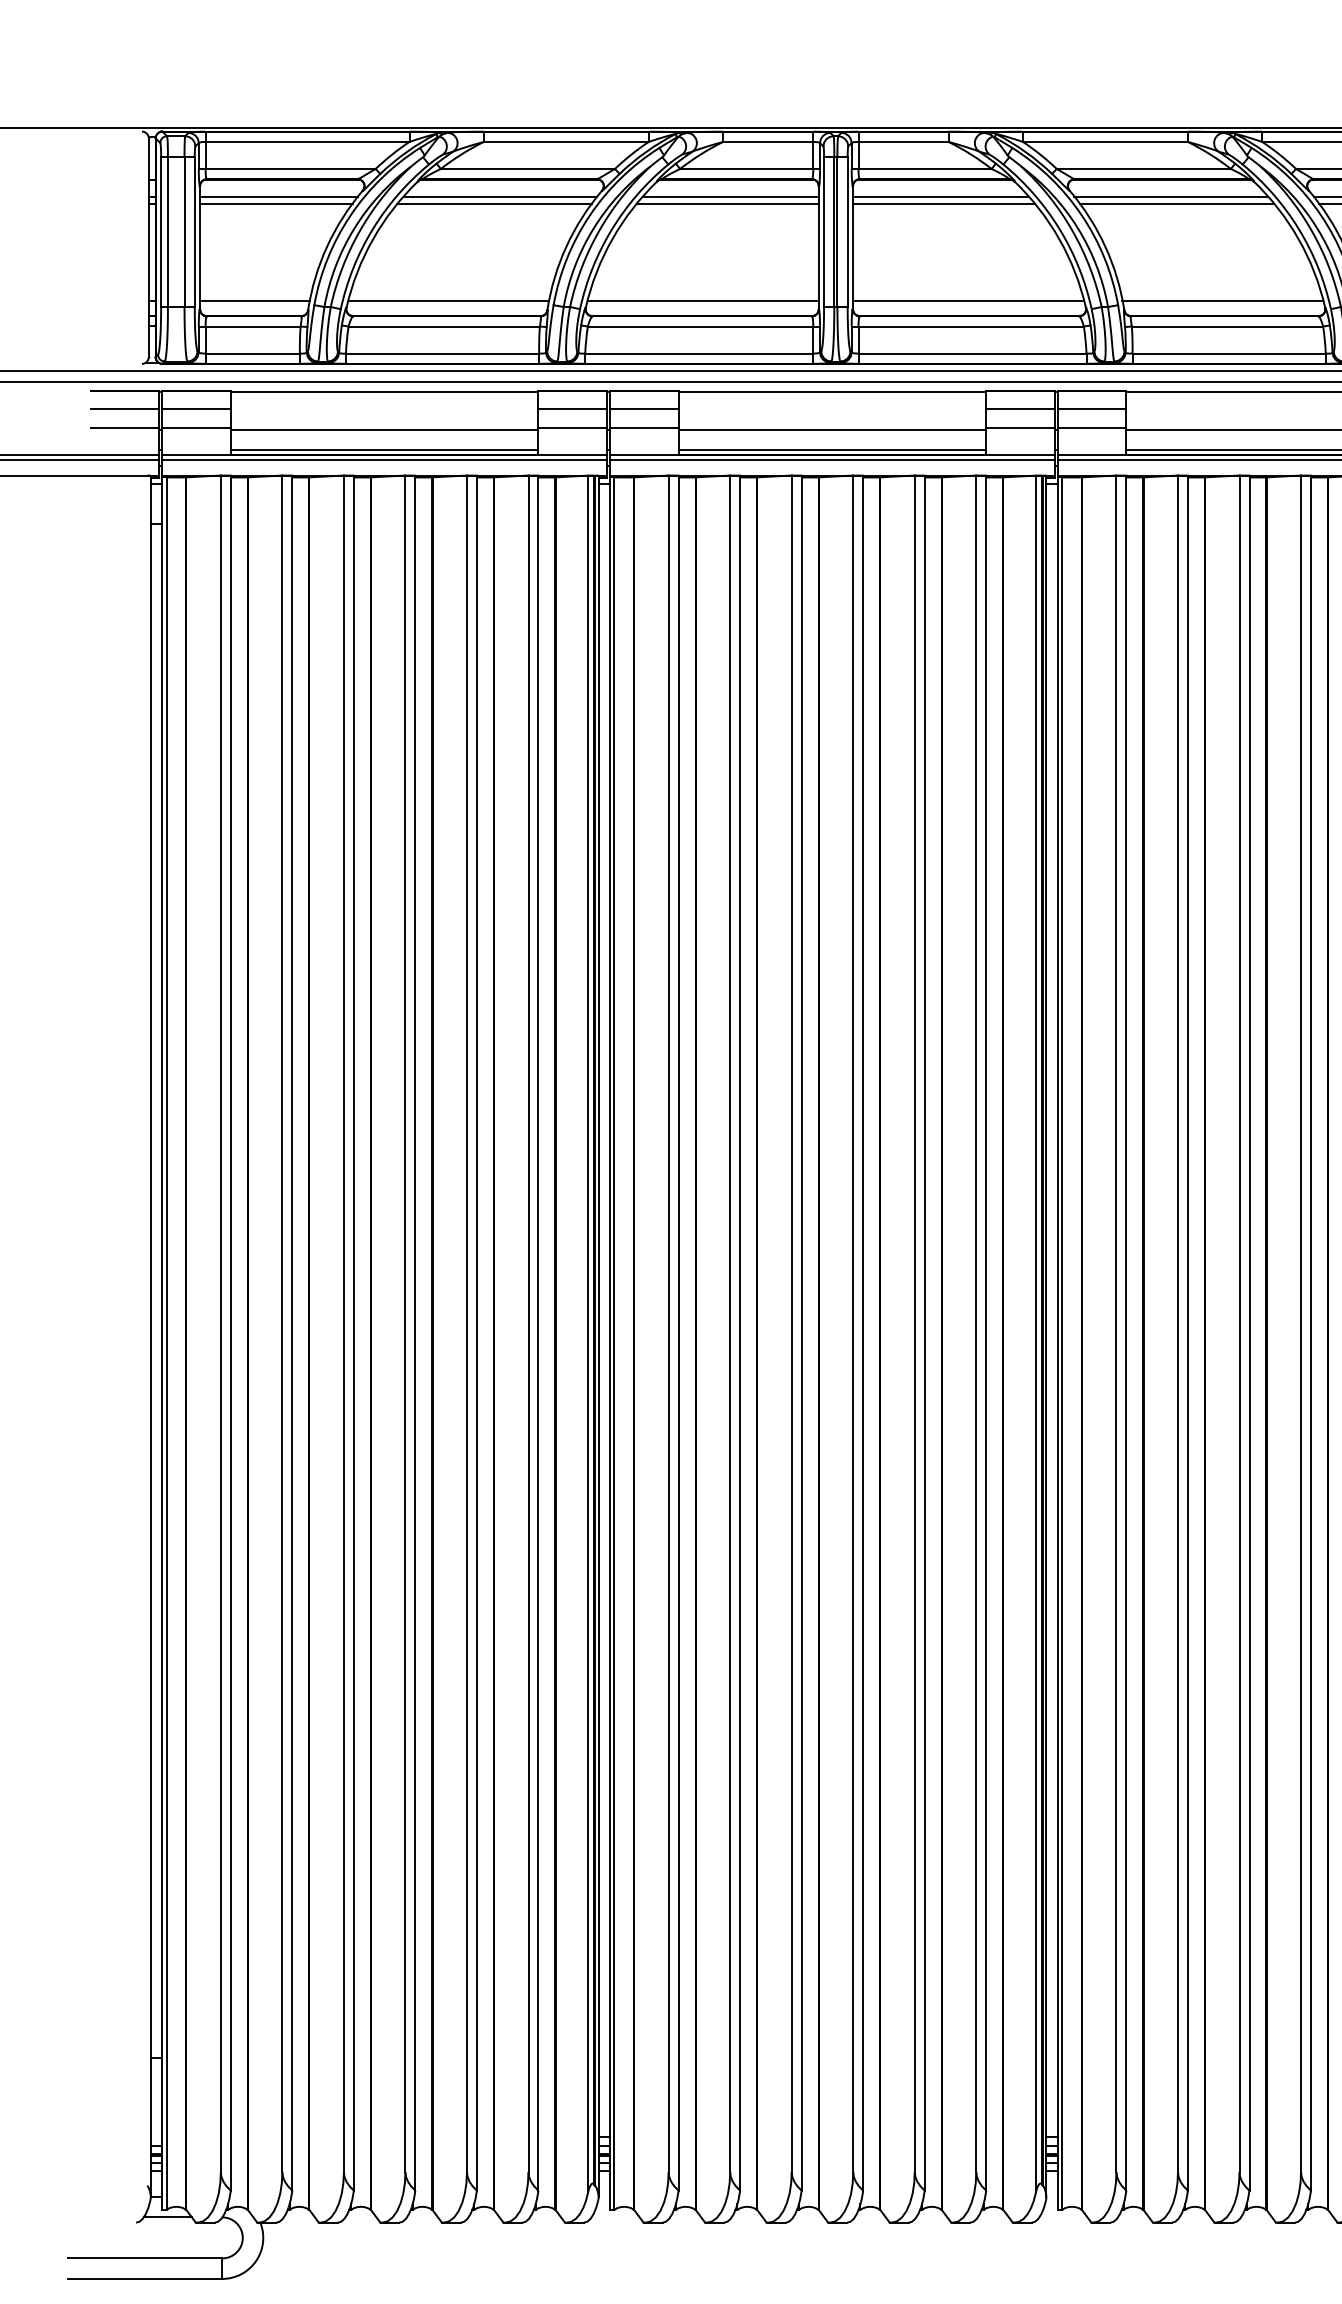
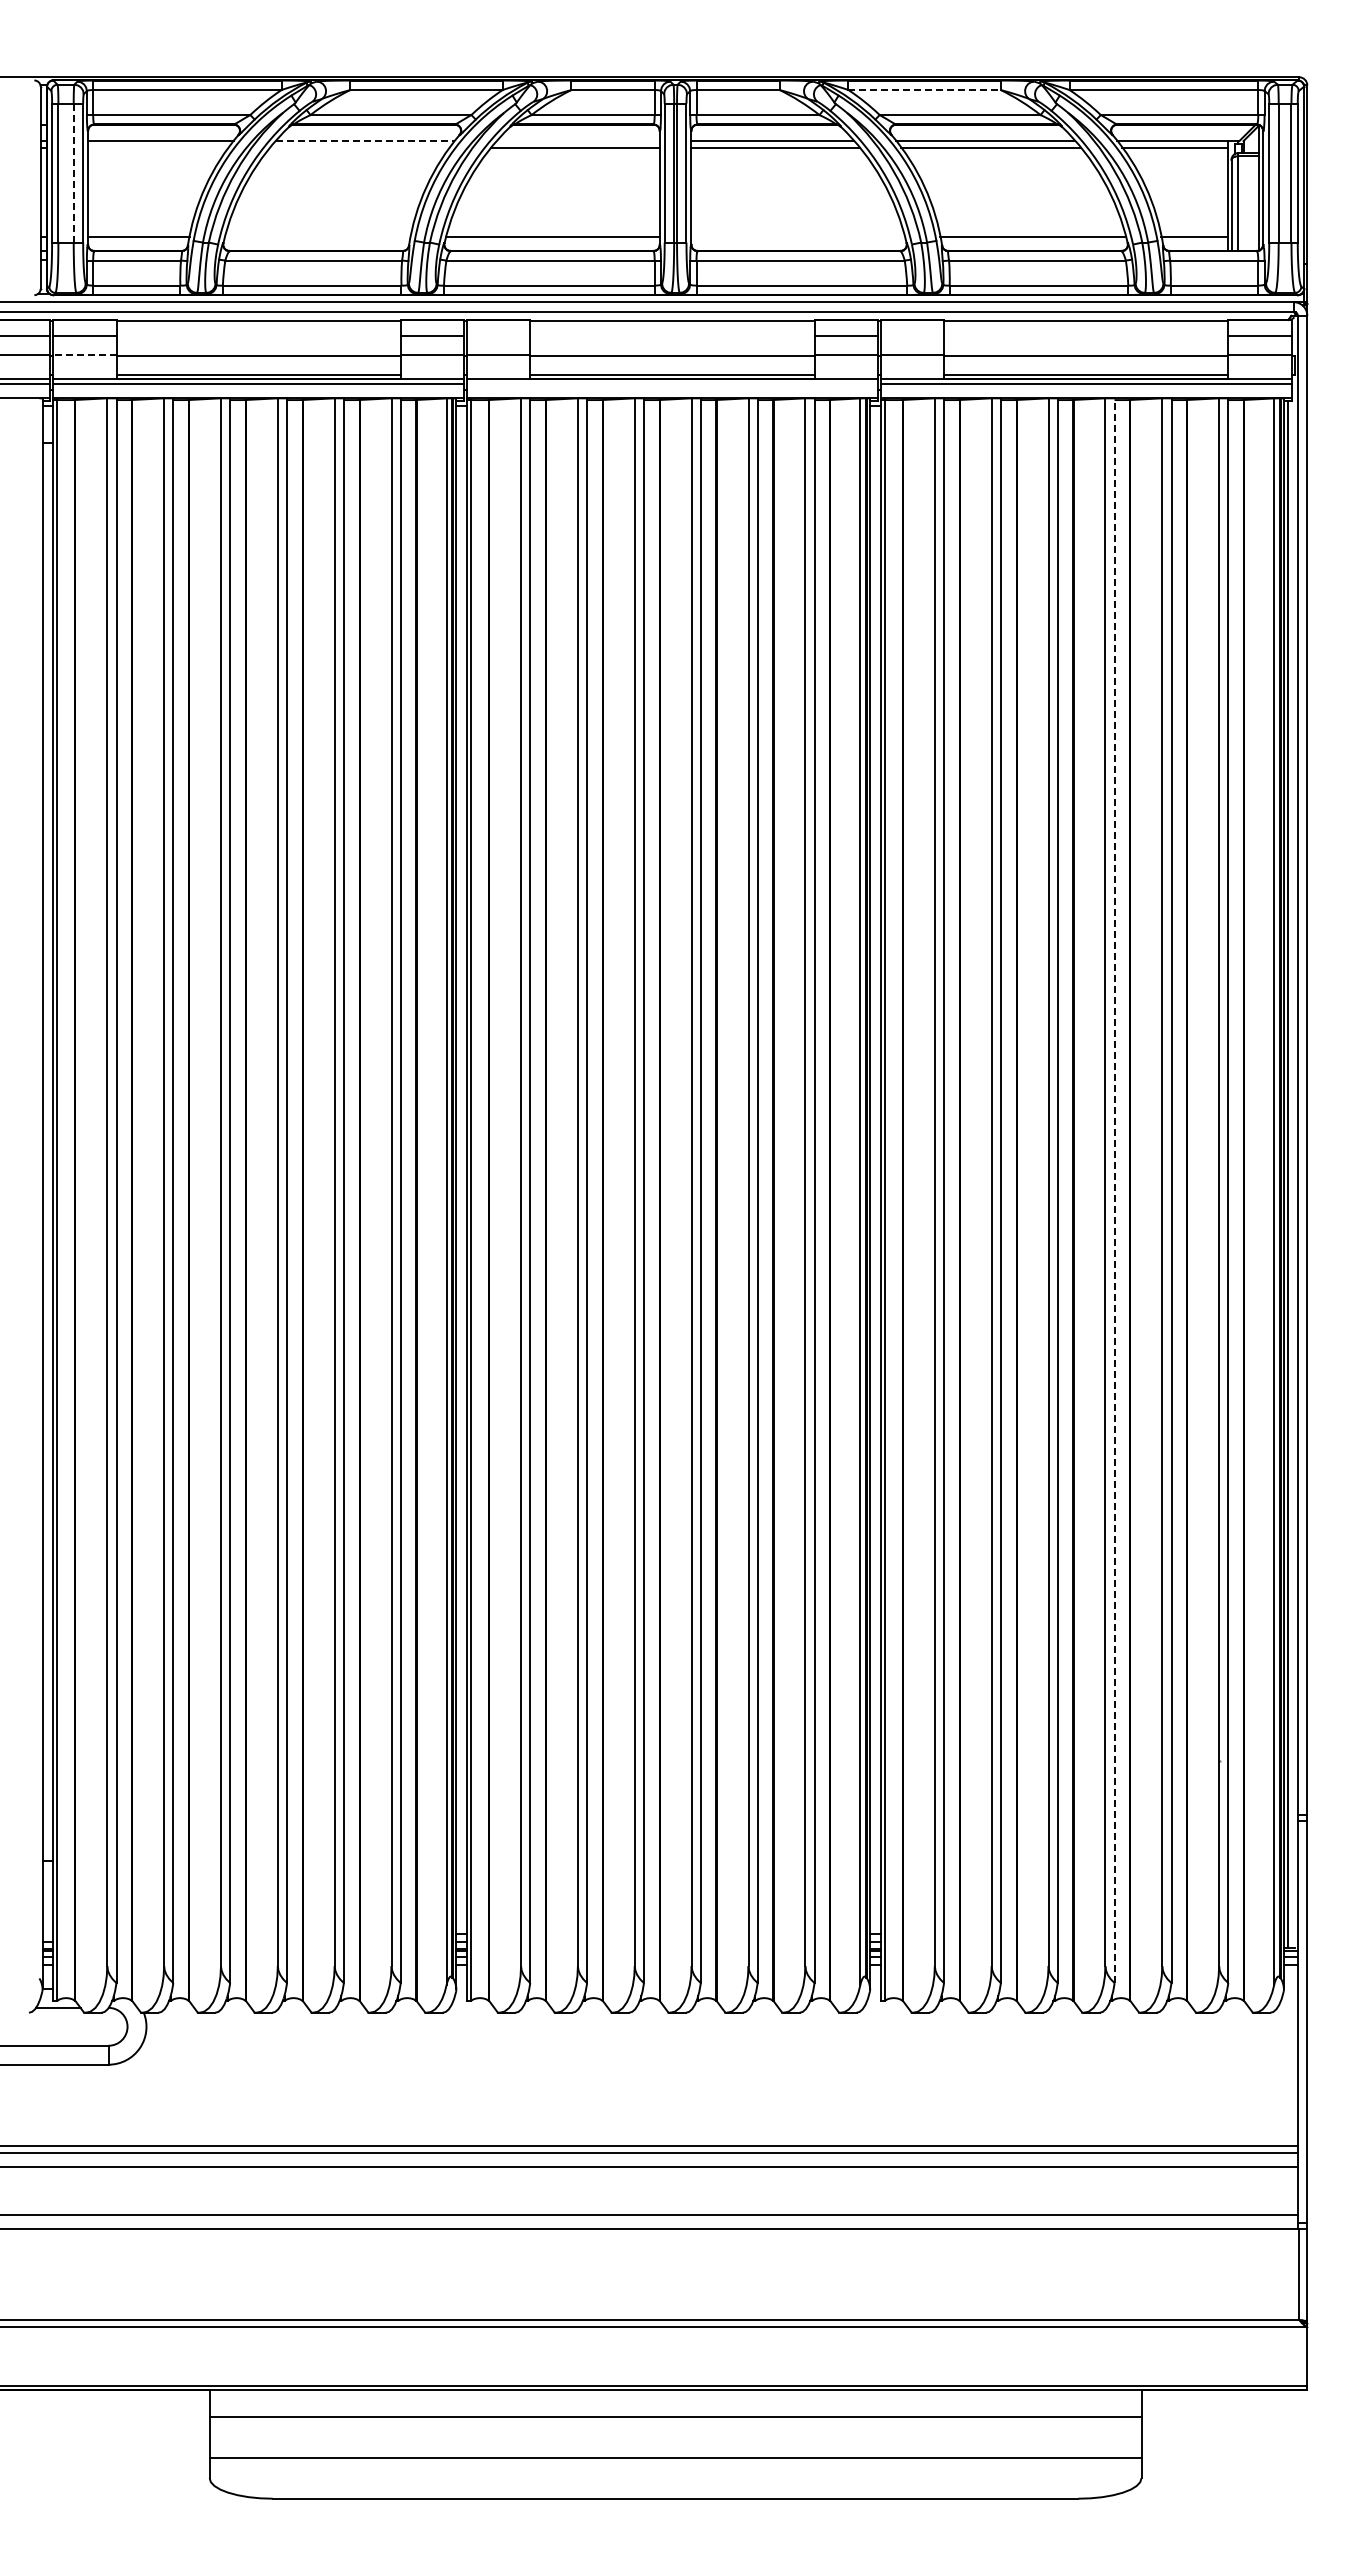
line: (1106, 142) -> (925, 90), solid -> dashed
line: (501, 197) -> (366, 141), solid -> dashed
line: (730, 197) -> (578, 141), removed
line: (276, 204) -> (158, 147), removed
line: (494, 204) -> (360, 147), removed
line: (184, 231) -> (73, 172), solid -> dashed
line: (448, 301) -> (317, 237), removed
line: (967, 301) -> (797, 237), removed
line: (644, 408) -> (498, 336), removed
line: (1092, 408) -> (912, 336), removed
line: (196, 428) -> (84, 354), solid -> dashed
line: (832, 460) -> (672, 384), removed
line: (1310, 1332) -> (1114, 1190), solid -> dashed

